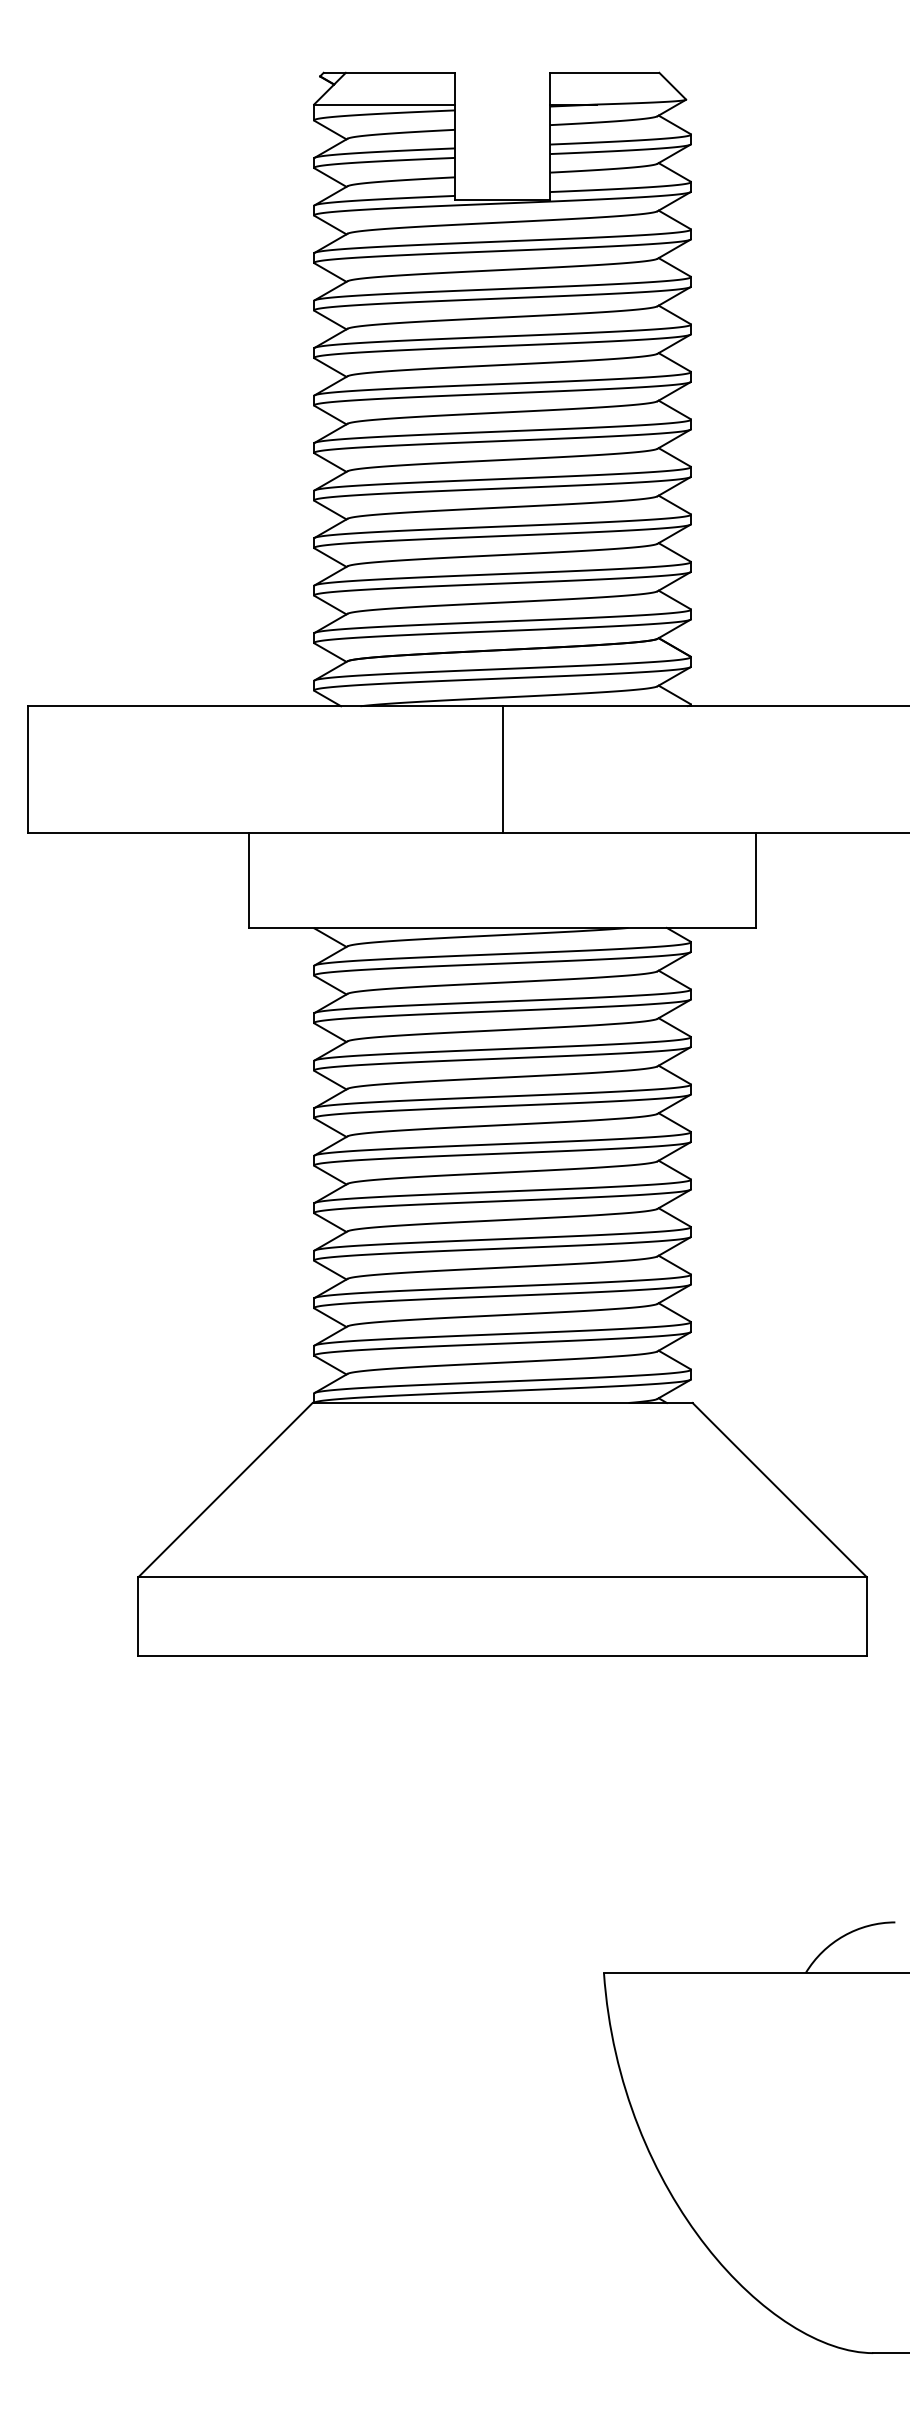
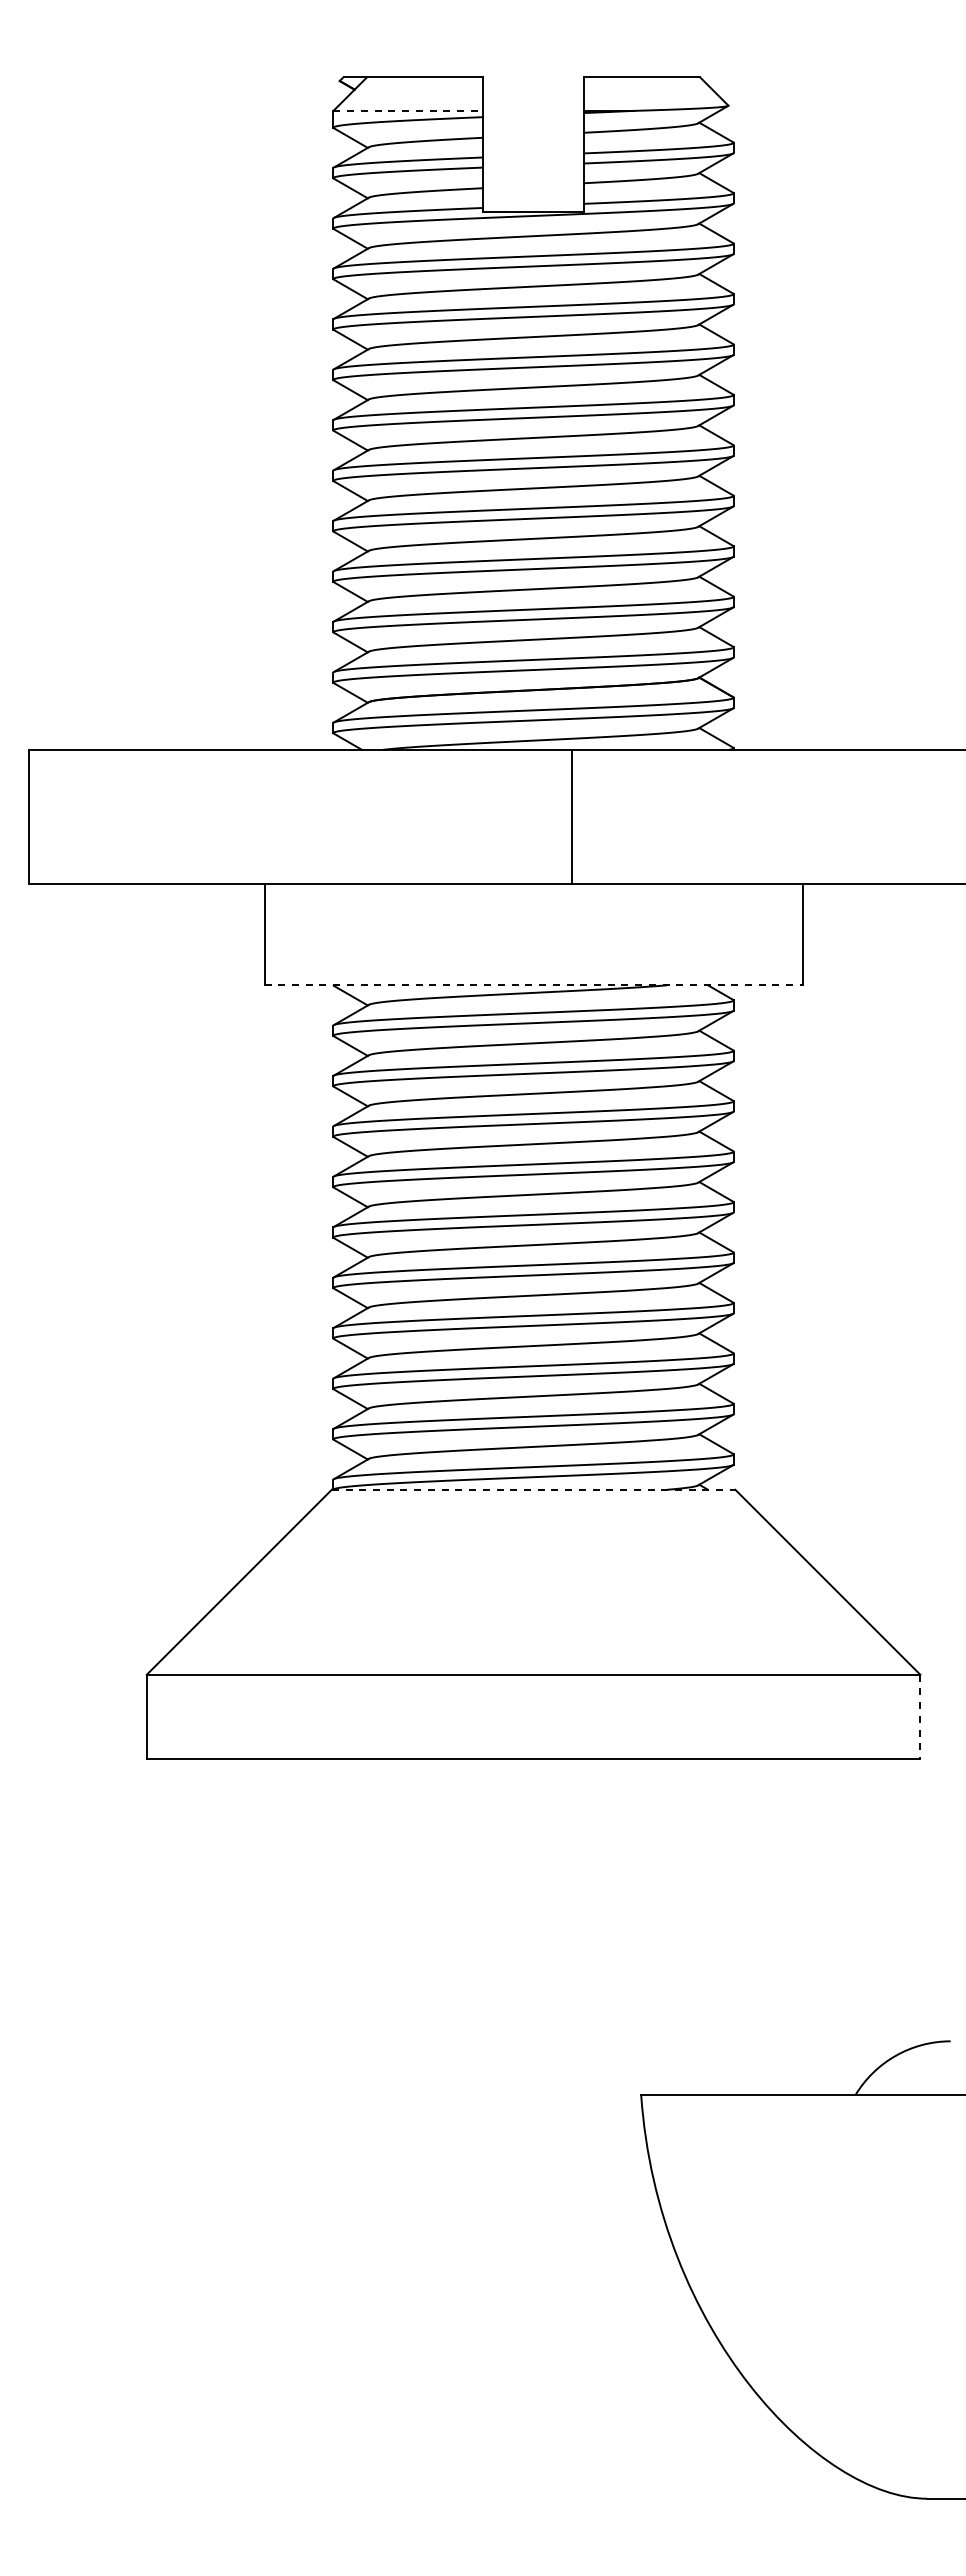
line: (384, 104) -> (408, 110), solid -> dashed
line: (502, 768) -> (571, 816), moved
line: (503, 928) -> (534, 985), solid -> dashed
line: (502, 1402) -> (533, 1489), solid -> dashed
line: (866, 1617) -> (920, 1717), solid -> dashed

